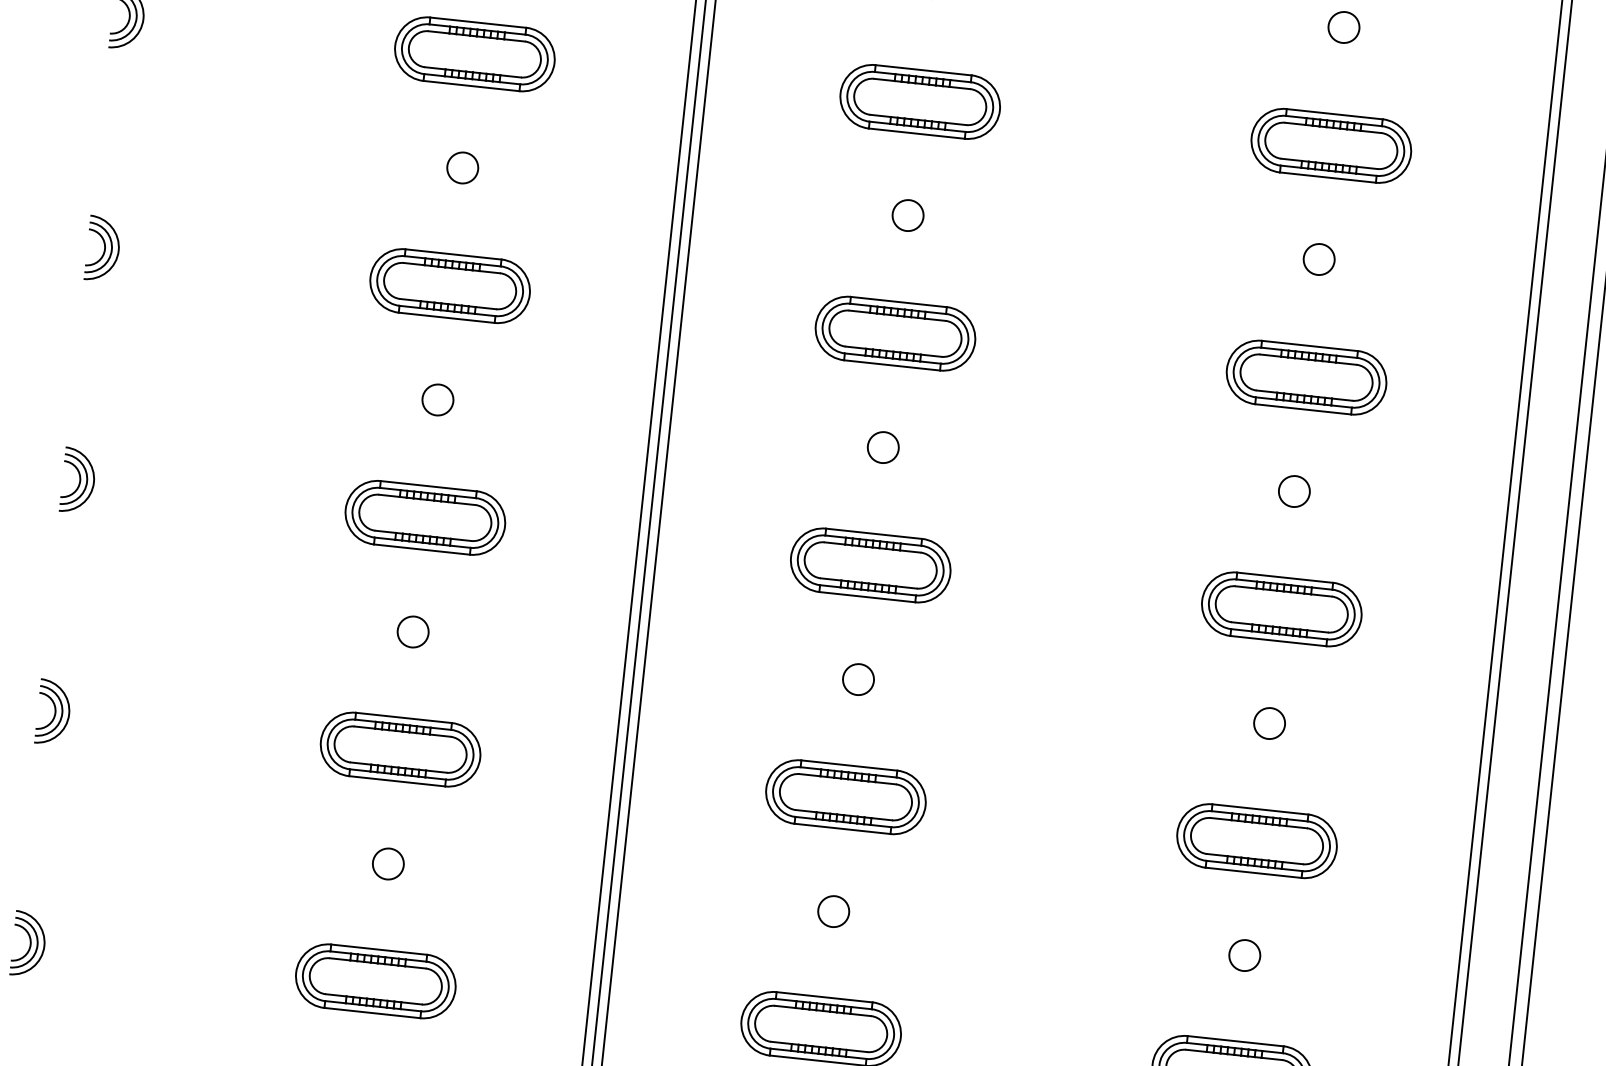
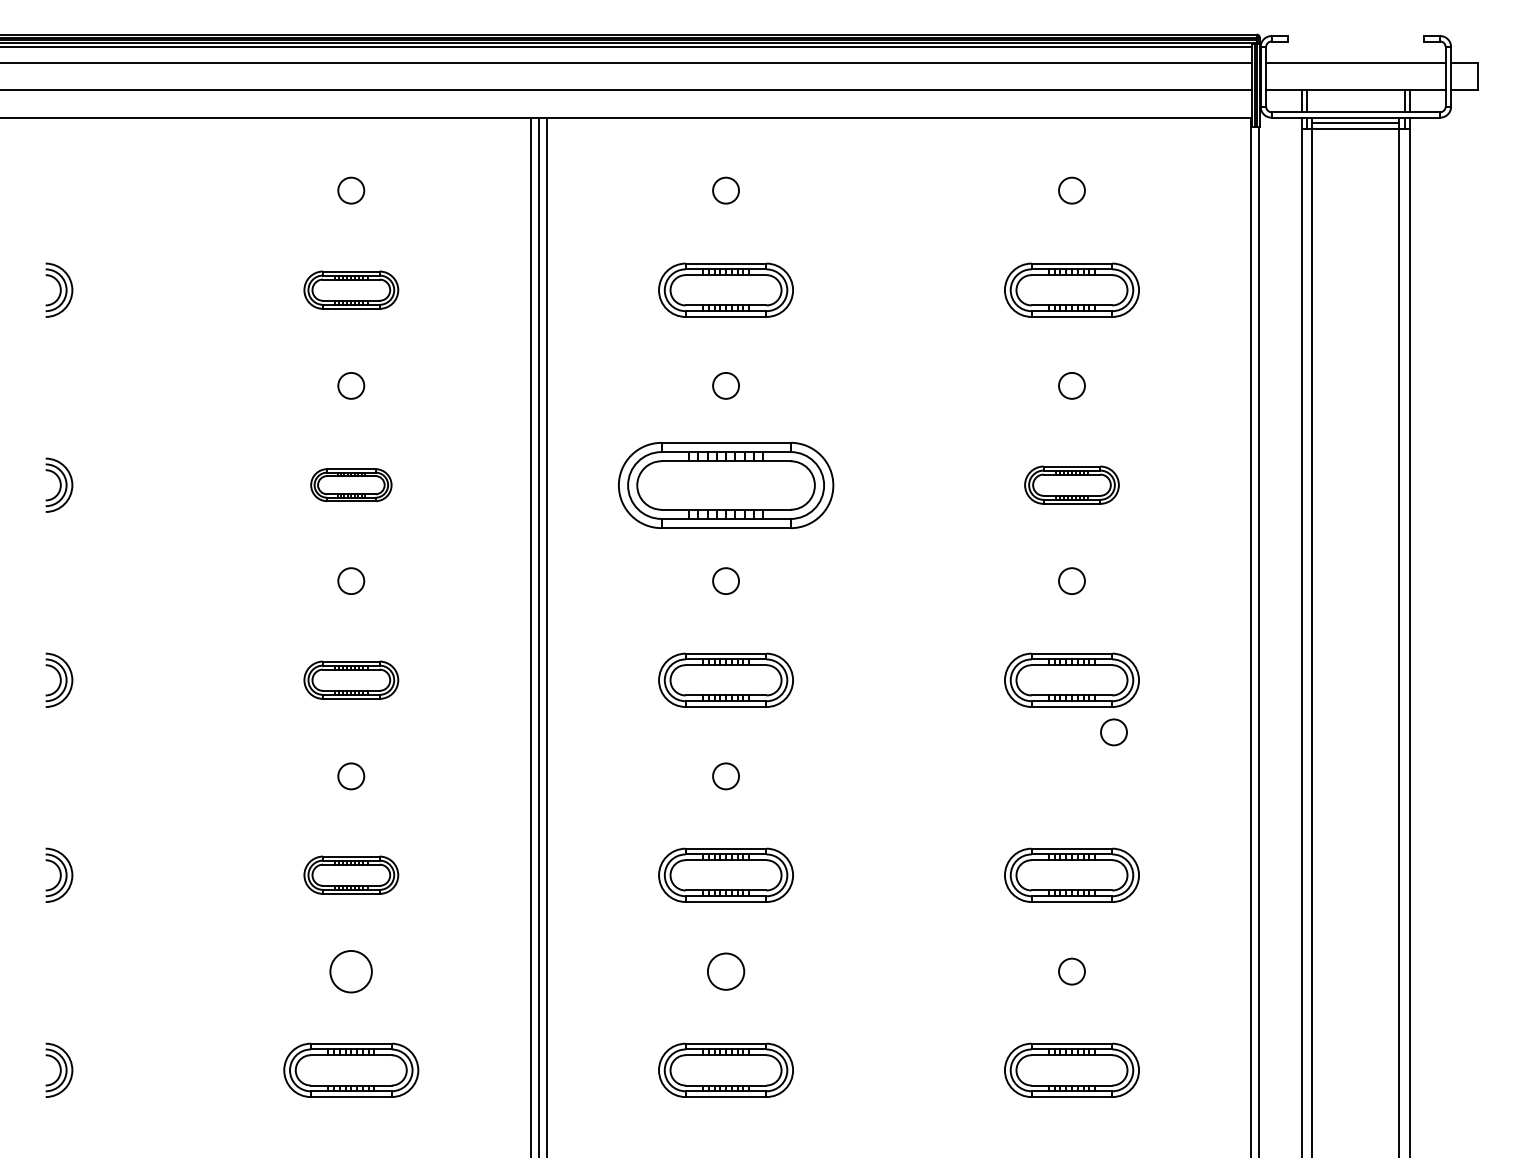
part: (475, 53) -> (351, 289), size x0.7
part: (450, 285) -> (351, 484), size x0.6
part: (894, 332) -> (725, 484), size x1.6
part: (1306, 376) -> (1071, 484), size x0.7
part: (425, 516) -> (351, 679), size x0.7
circle: (1269, 723) -> (1113, 732), moved
part: (400, 748) -> (351, 874), size x0.7
circle: (388, 863) -> (351, 971), size x1.6
circle: (833, 911) -> (725, 971), size x1.4

